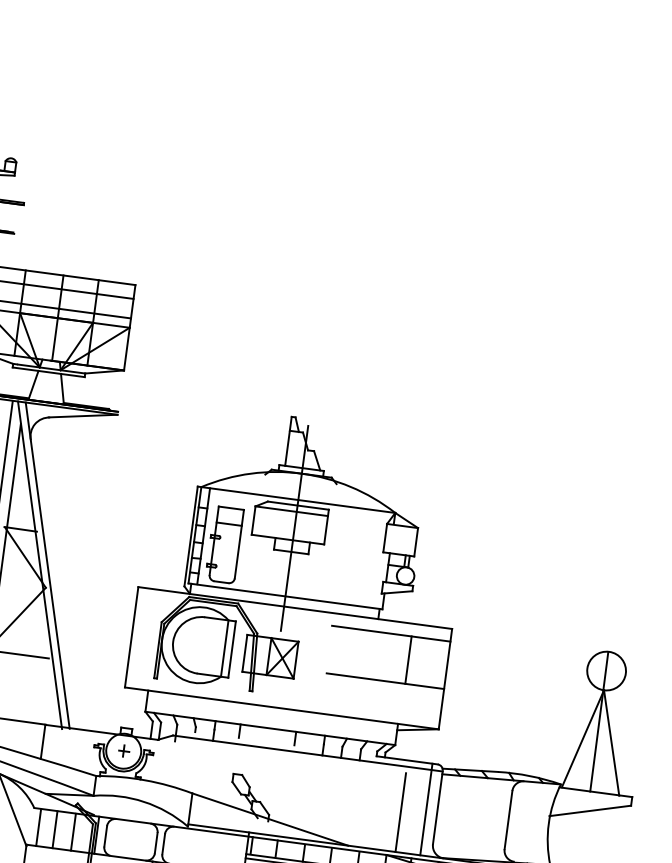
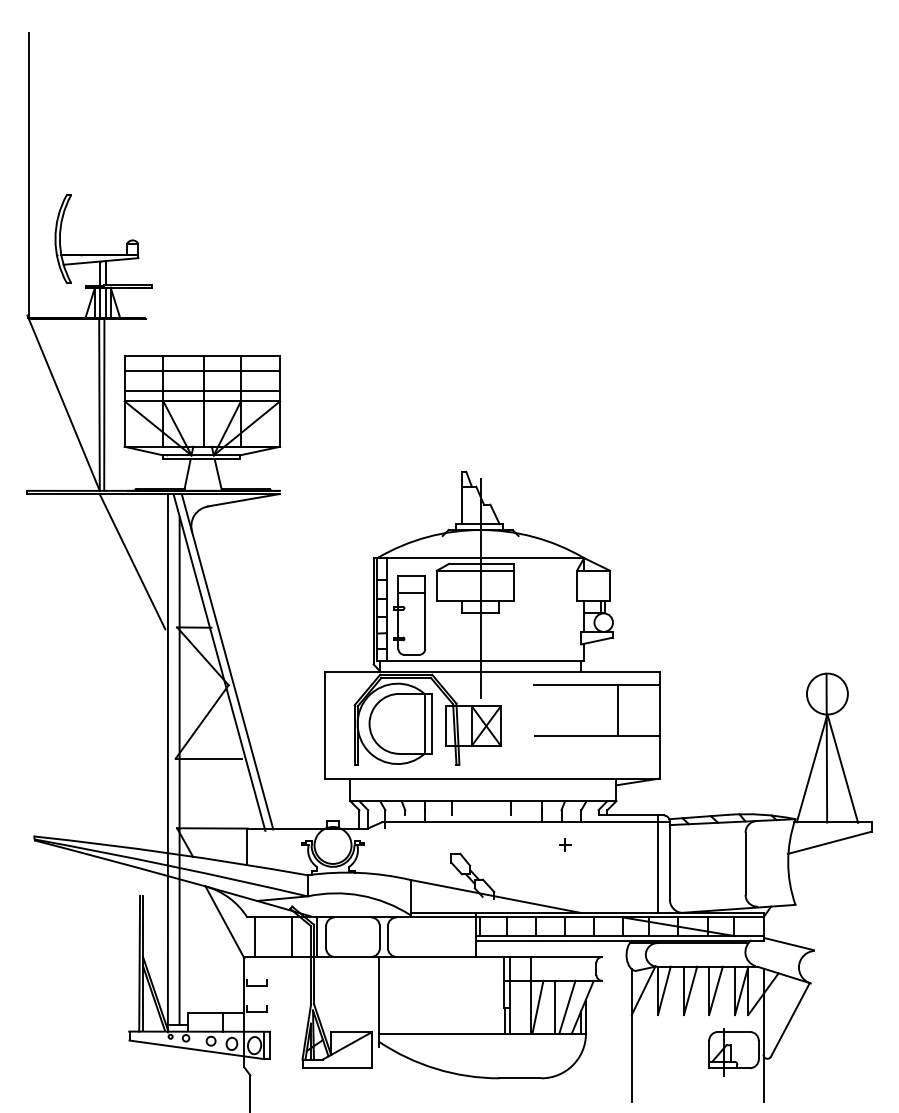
part: (124, 750) -> (565, 844), moved
line: (400, 813) -> (631, 871), removed
line: (55, 829) -> (272, 936), removed

